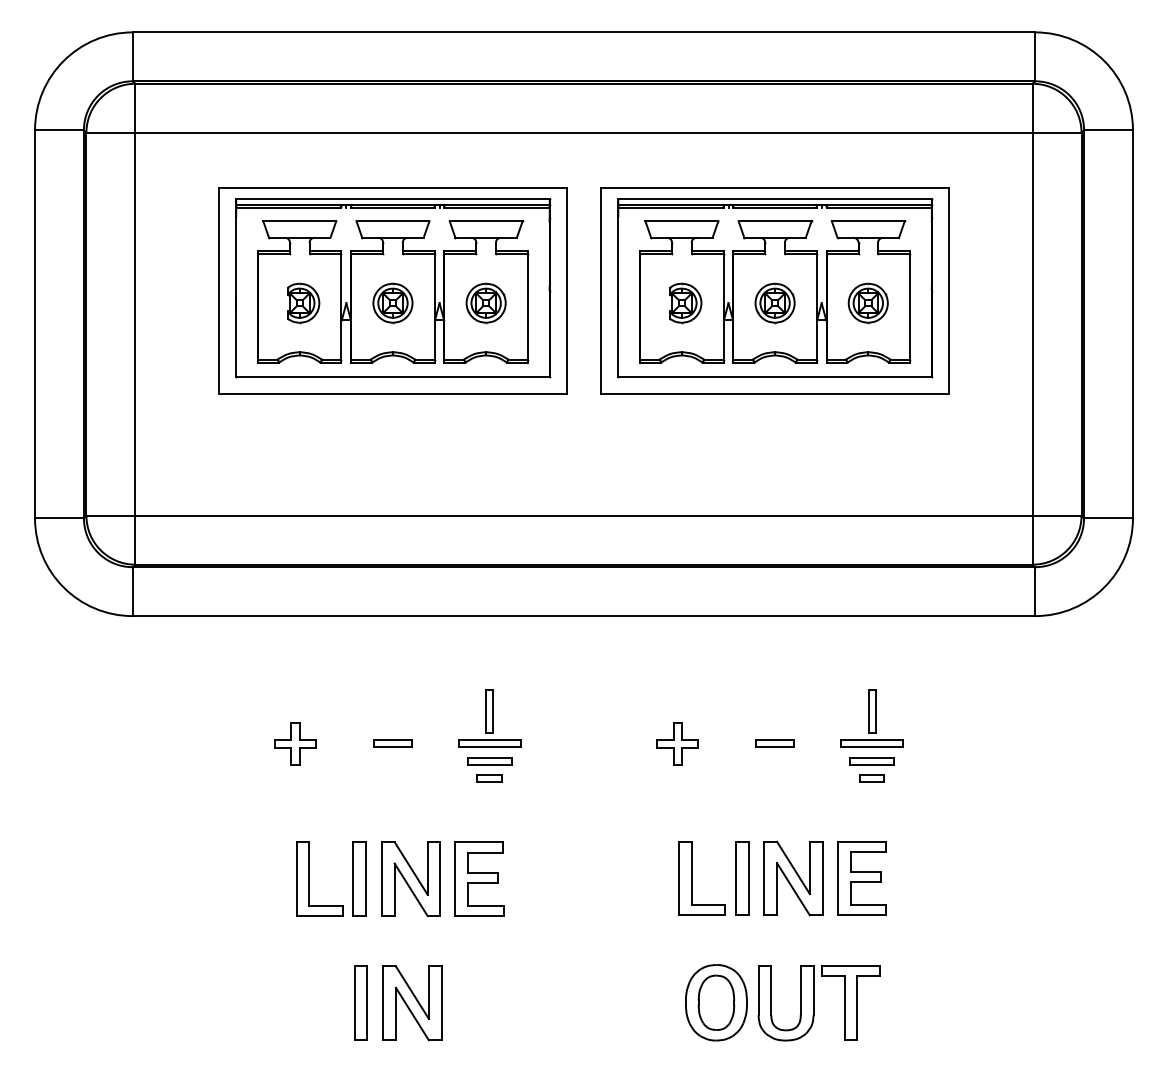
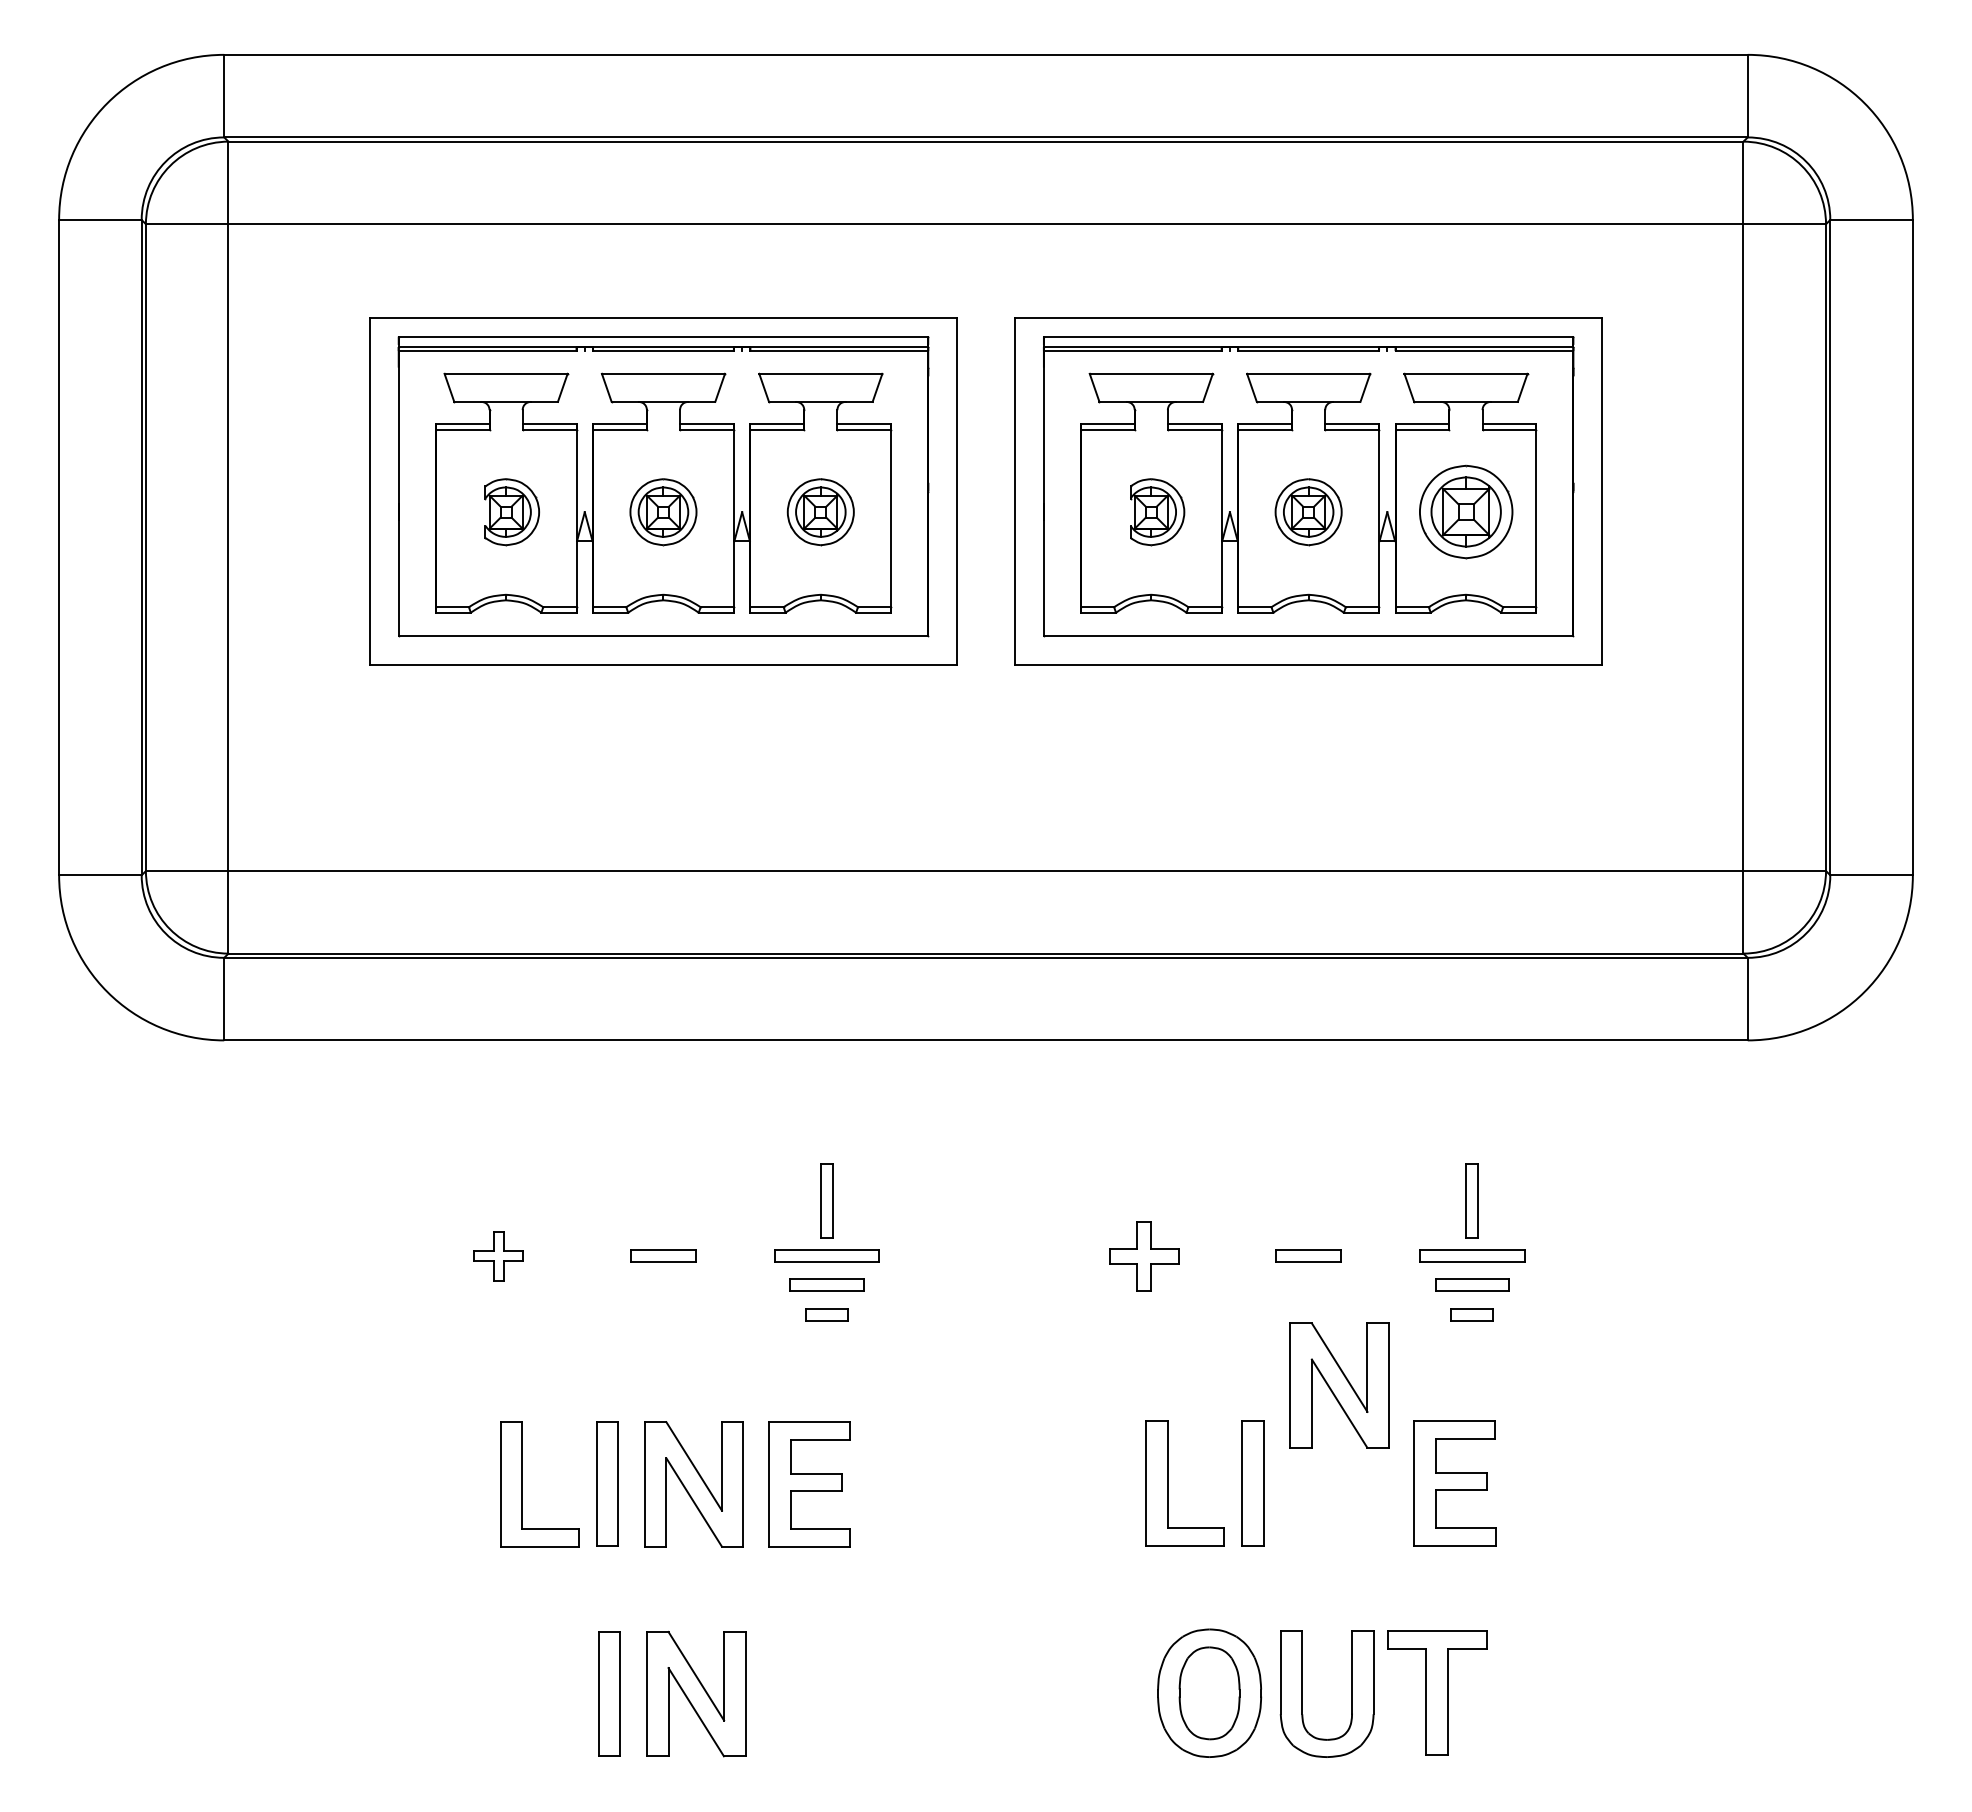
part: (867, 303) -> (1464, 512), size x1.4
part: (295, 743) -> (498, 1255), size x0.7
part: (793, 878) -> (1339, 1385), moved

